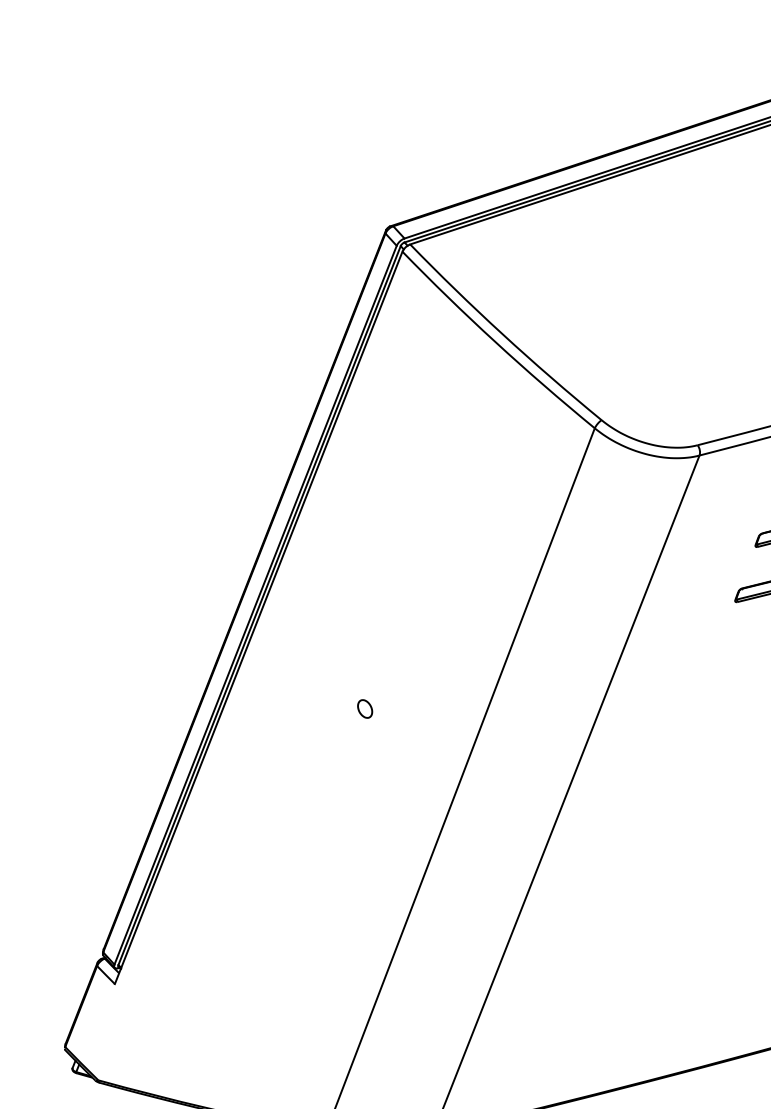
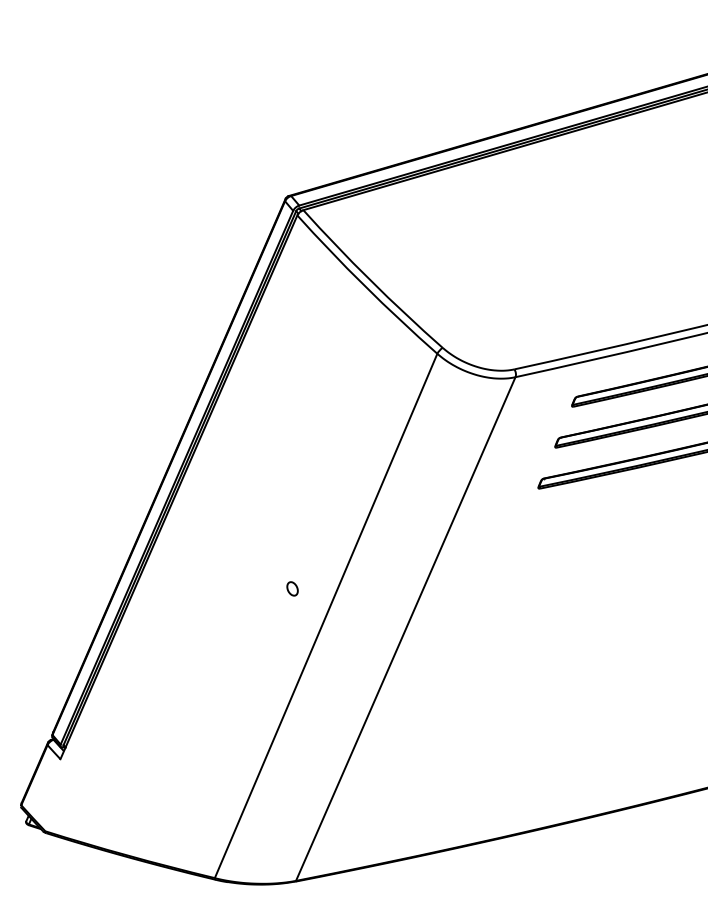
part: (364, 708) -> (292, 588), moved

